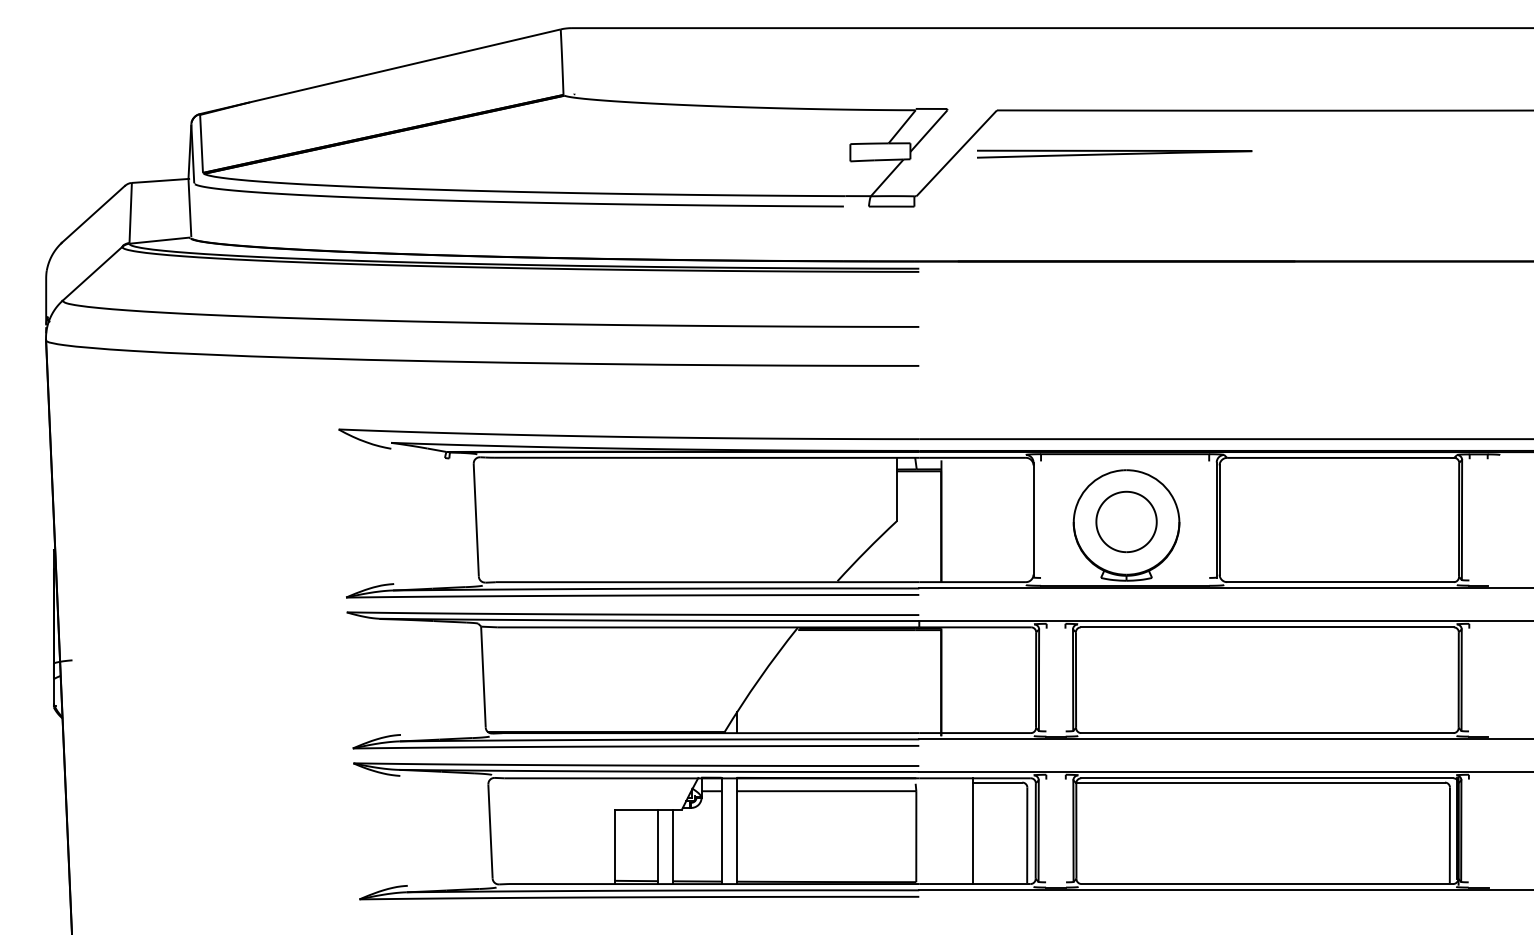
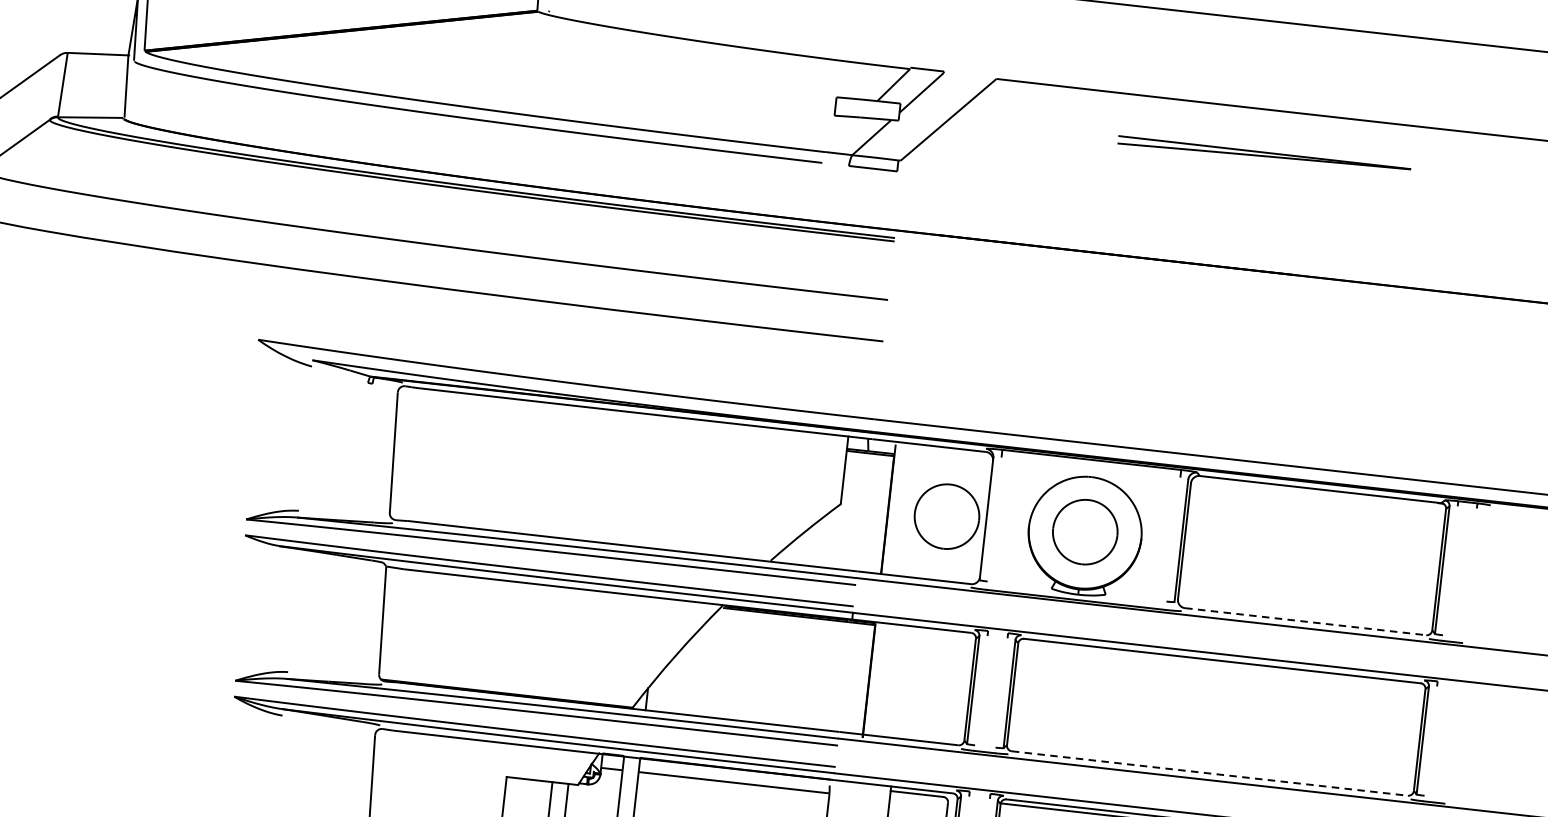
part: (1114, 153) -> (1264, 155), moved
part: (996, 521) -> (946, 516), added
line: (1341, 582) -> (1306, 622), solid -> dashed
line: (1267, 733) -> (1209, 773), solid -> dashed

